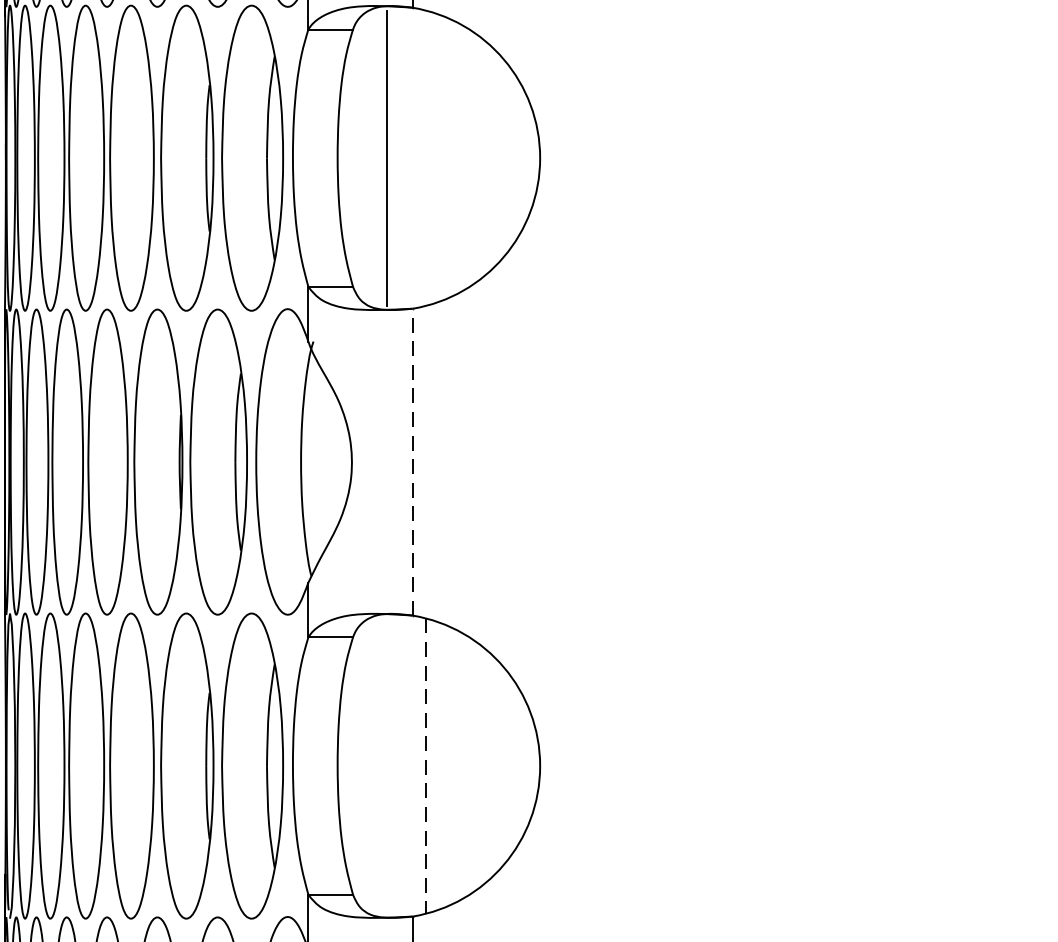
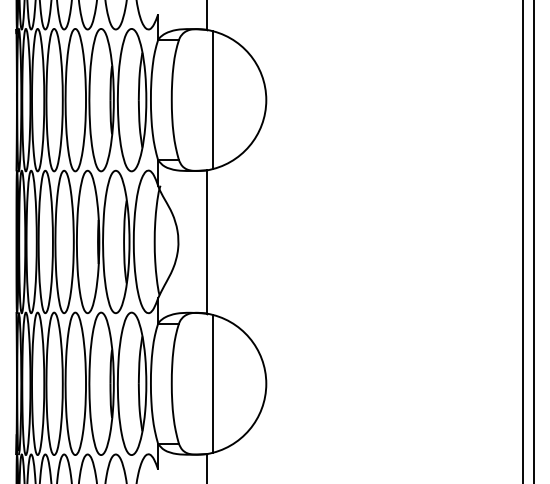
line: (388, 158) -> (213, 100), moved
line: (412, 463) -> (206, 242), dashed -> solid
line: (427, 765) -> (213, 383), dashed -> solid

